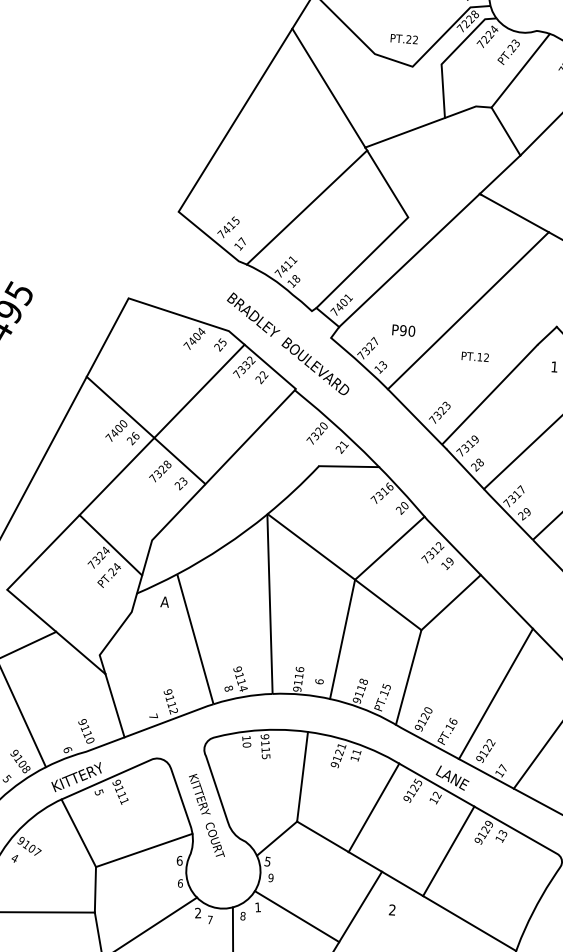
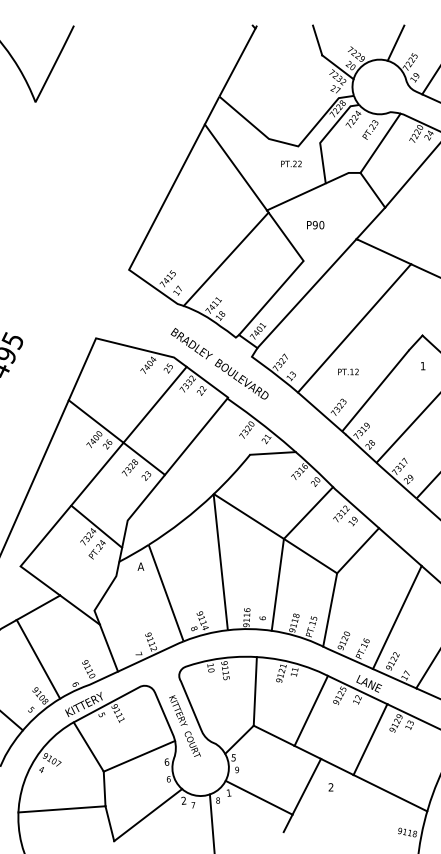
text: (404, 38) -> (291, 163), moved
text: (403, 331) -> (315, 225), moved
text: (475, 356) -> (348, 371), moved

